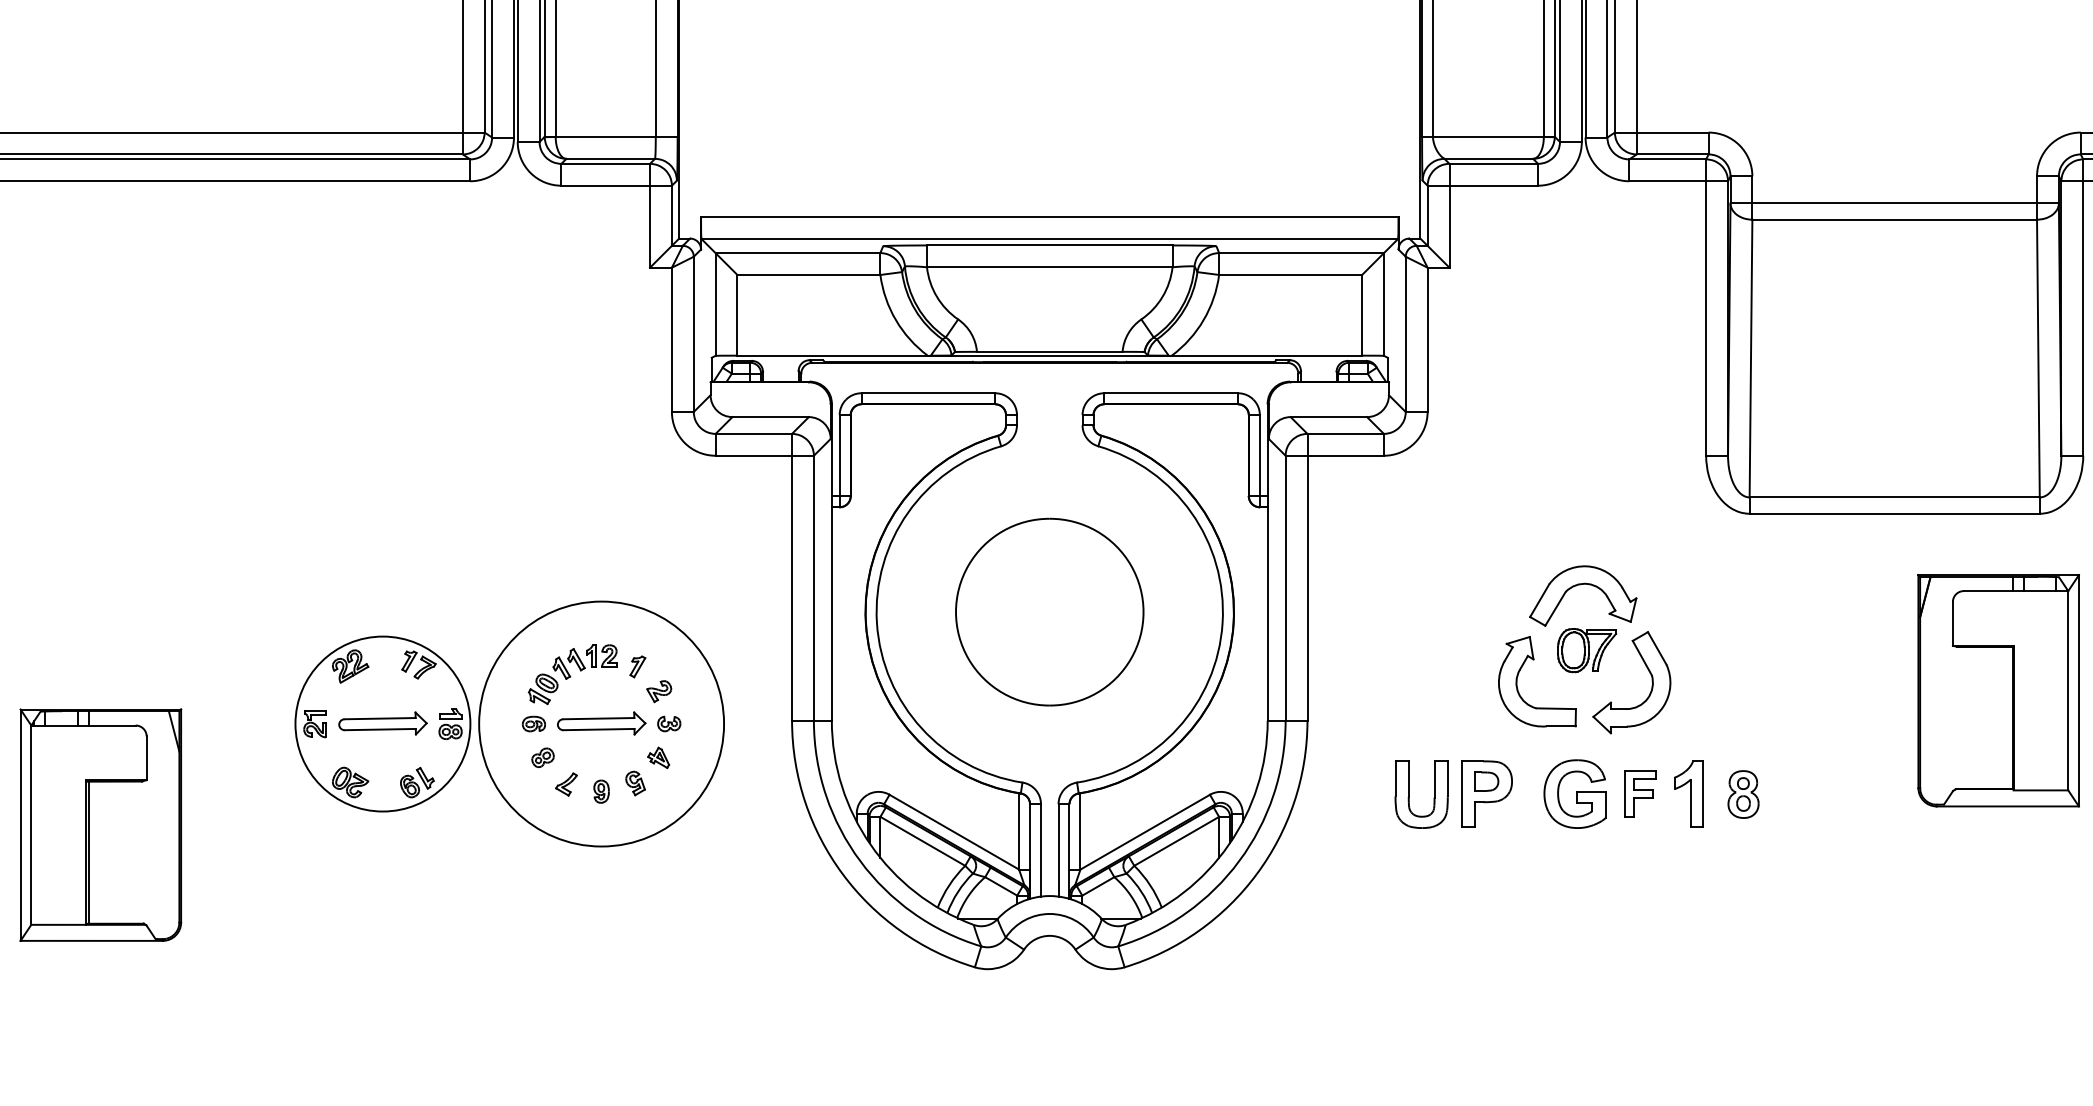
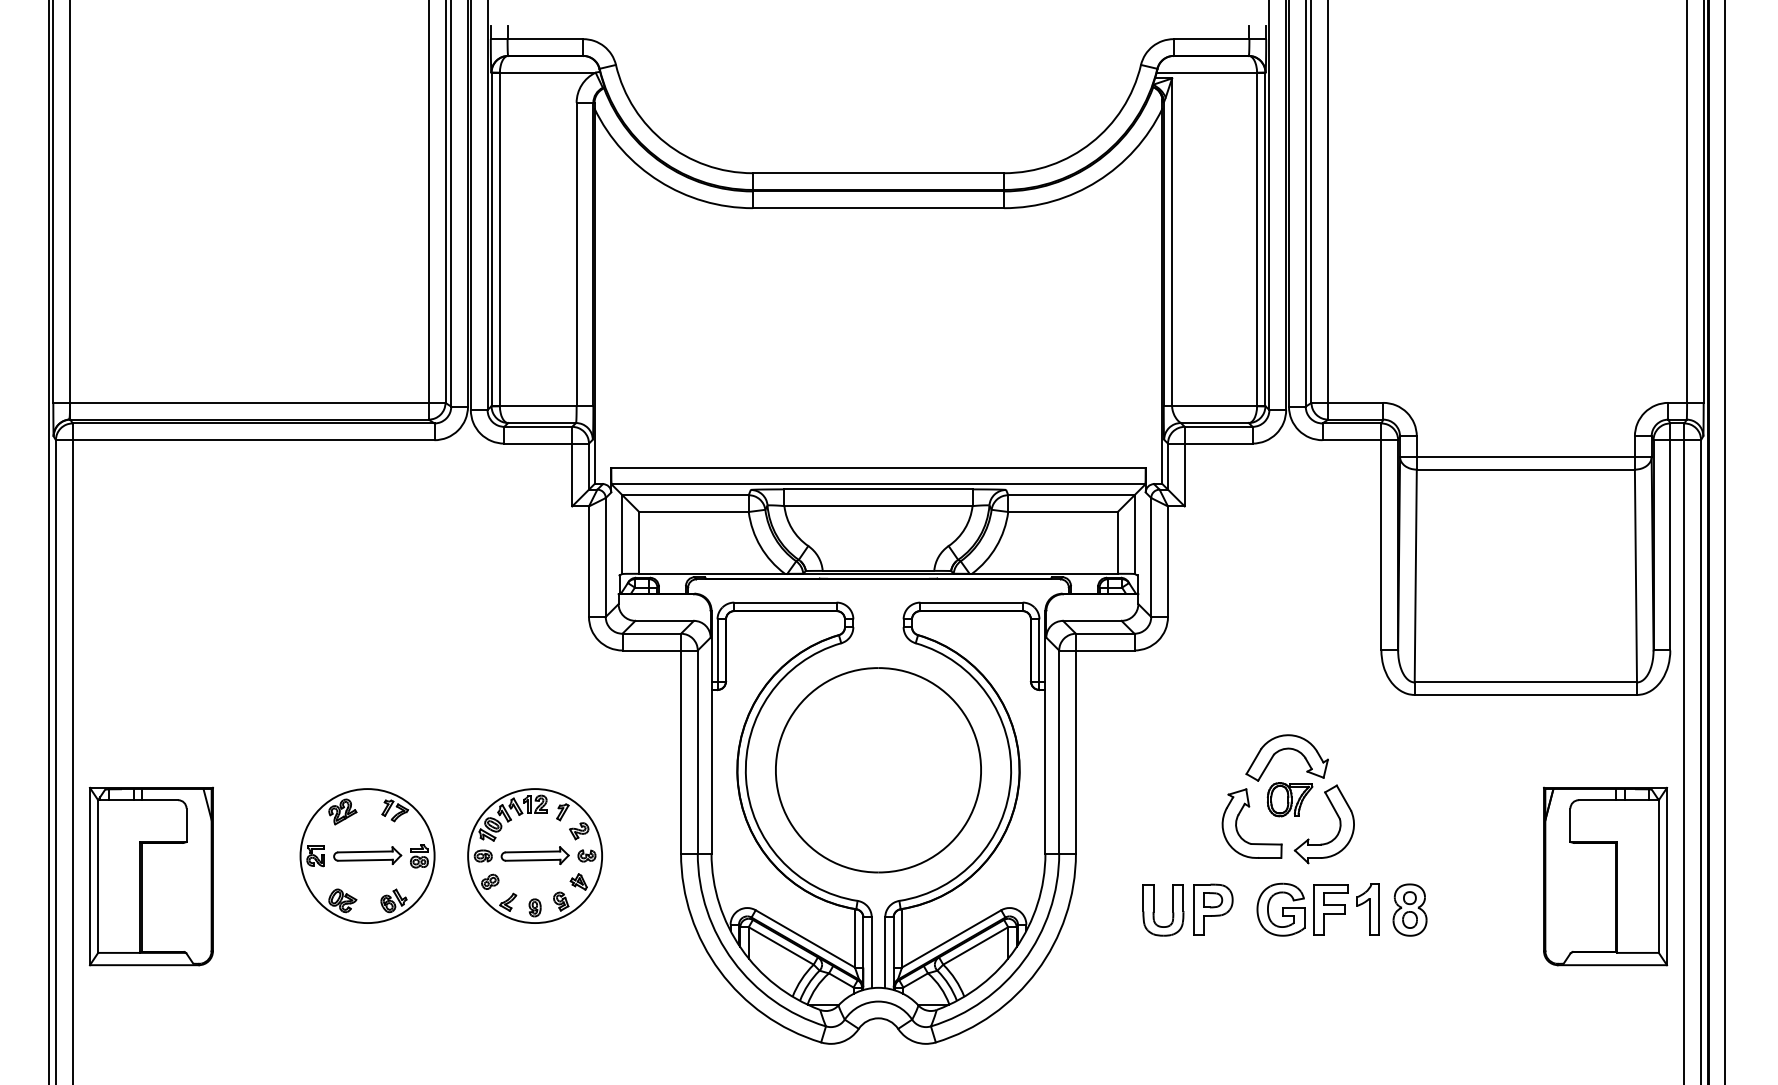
part: (1049, 612) -> (878, 770), size x1.43
part: (1998, 690) -> (1605, 876), moved
circle: (602, 724) -> (535, 856), size x0.71
part: (1639, 793) -> (1330, 909), size x1.43
part: (1742, 793) -> (1409, 909), size x1.43
part: (99, 825) -> (150, 876), moved

